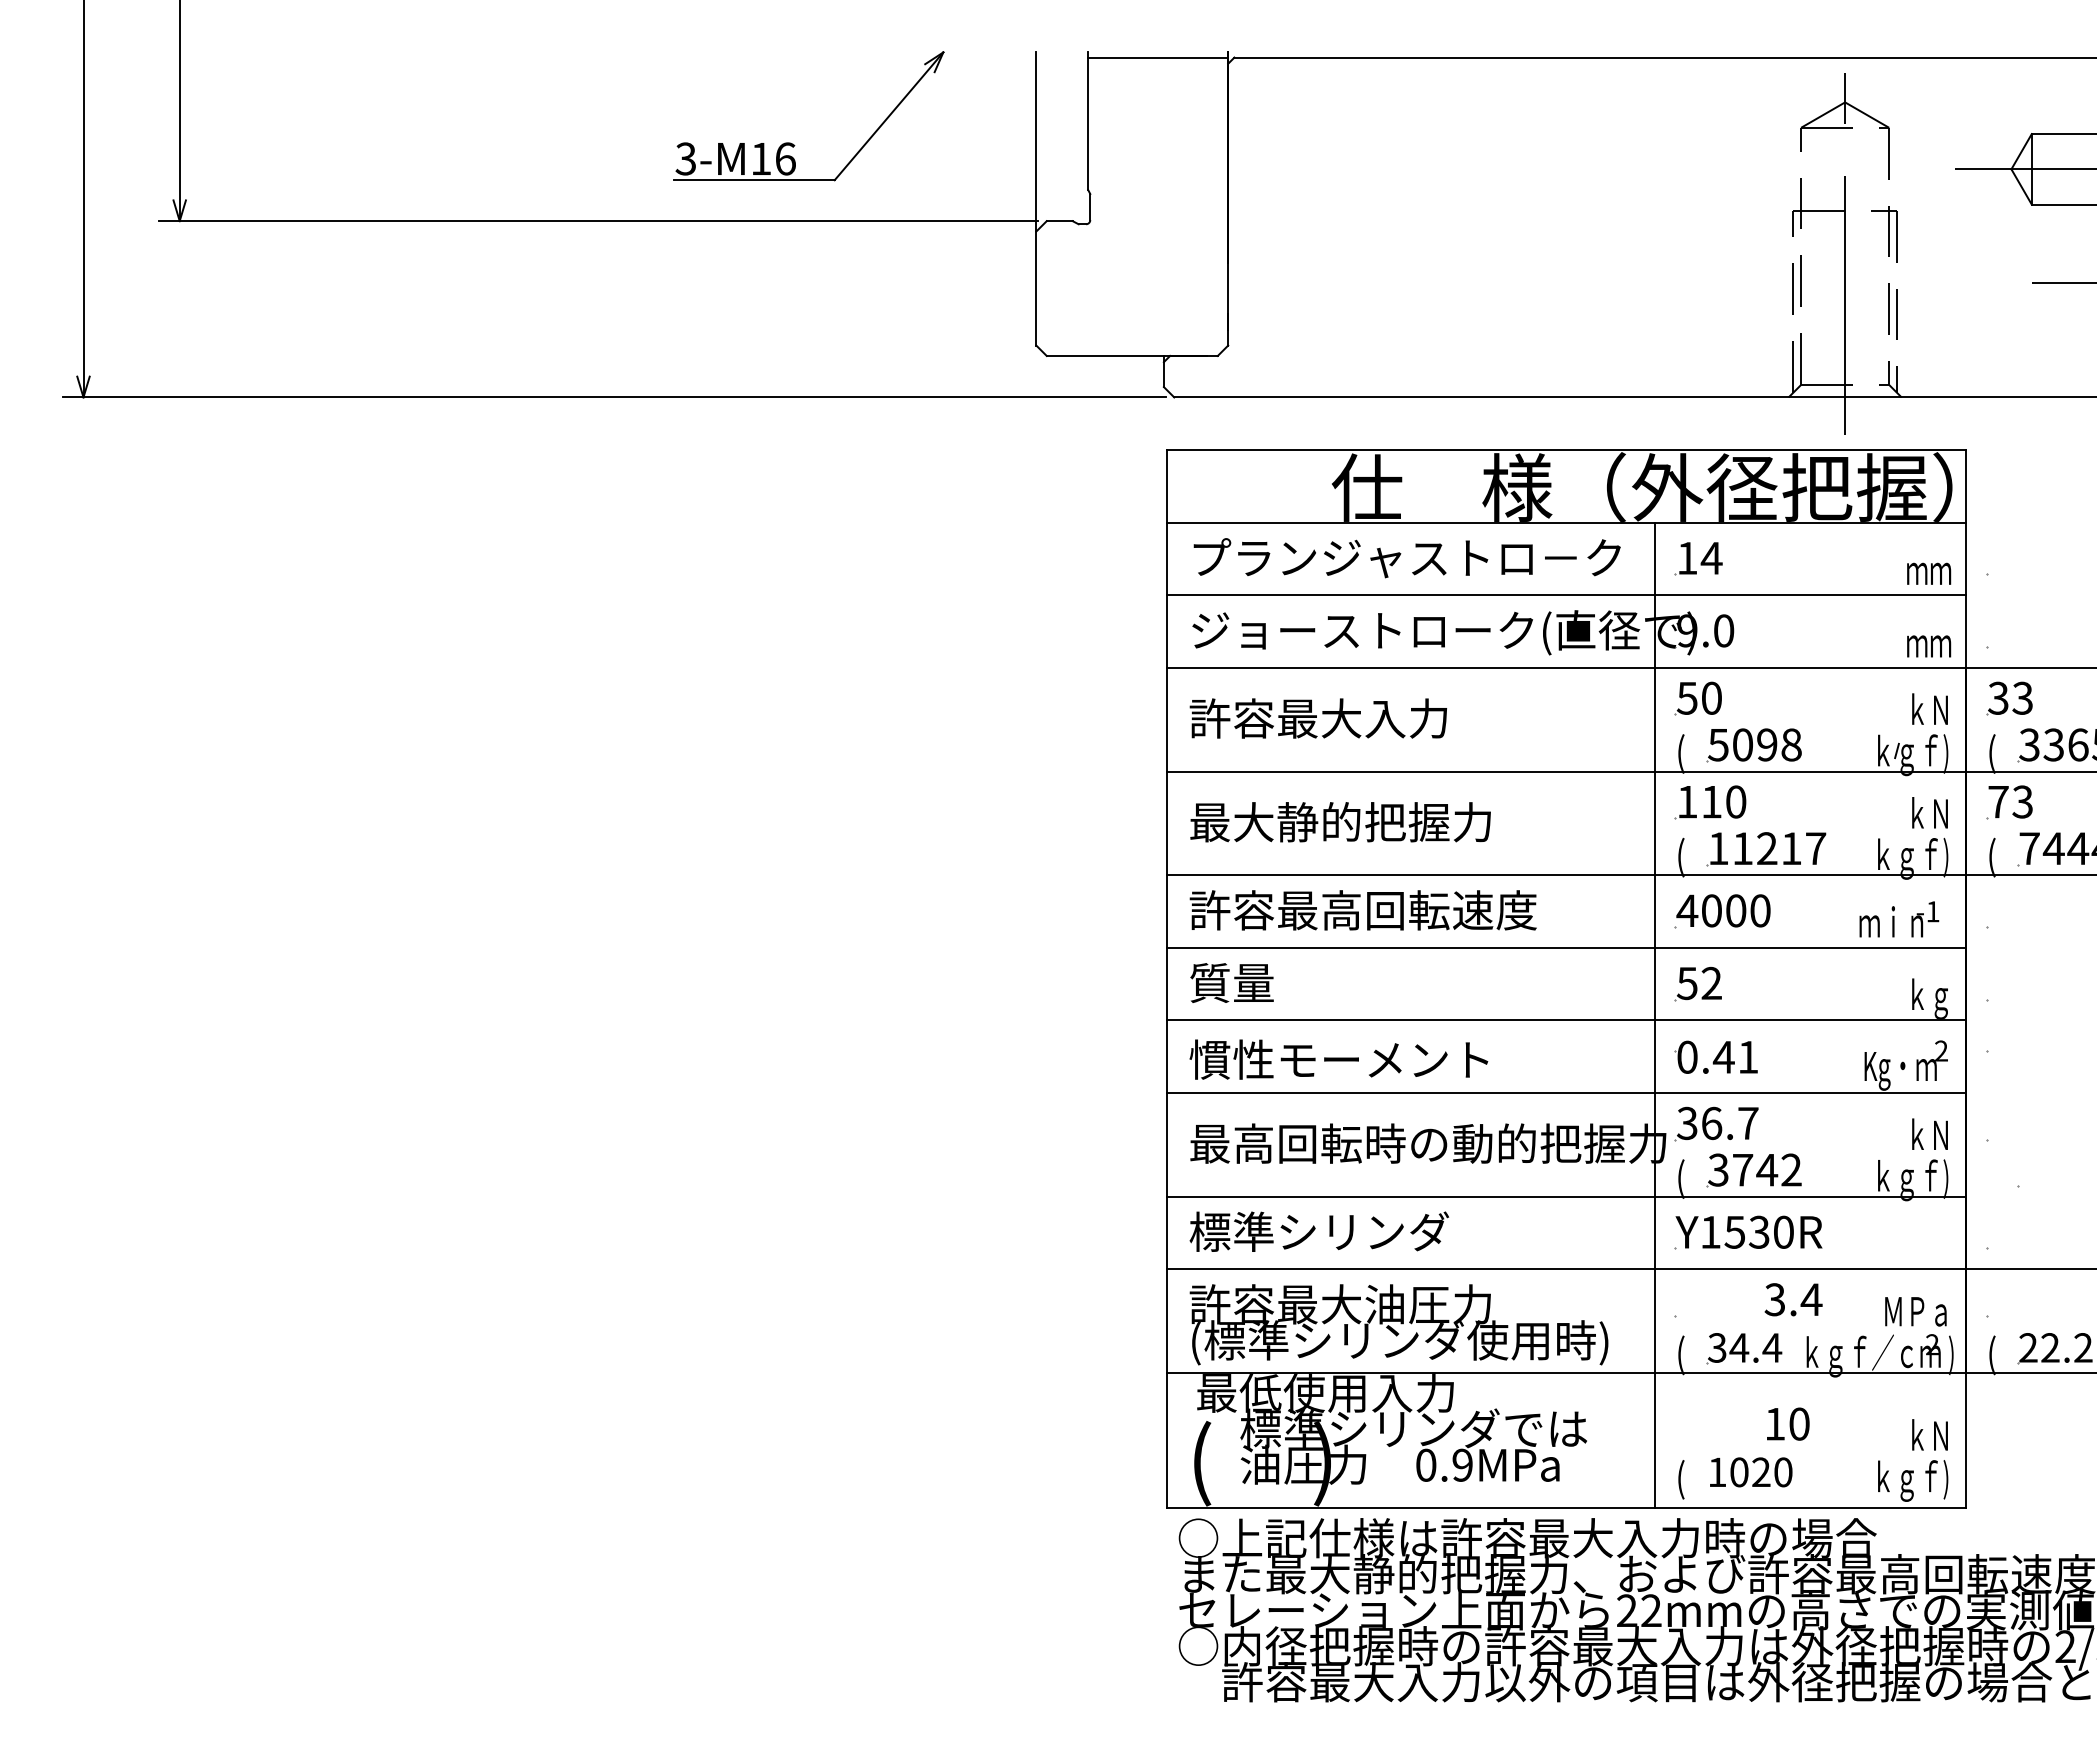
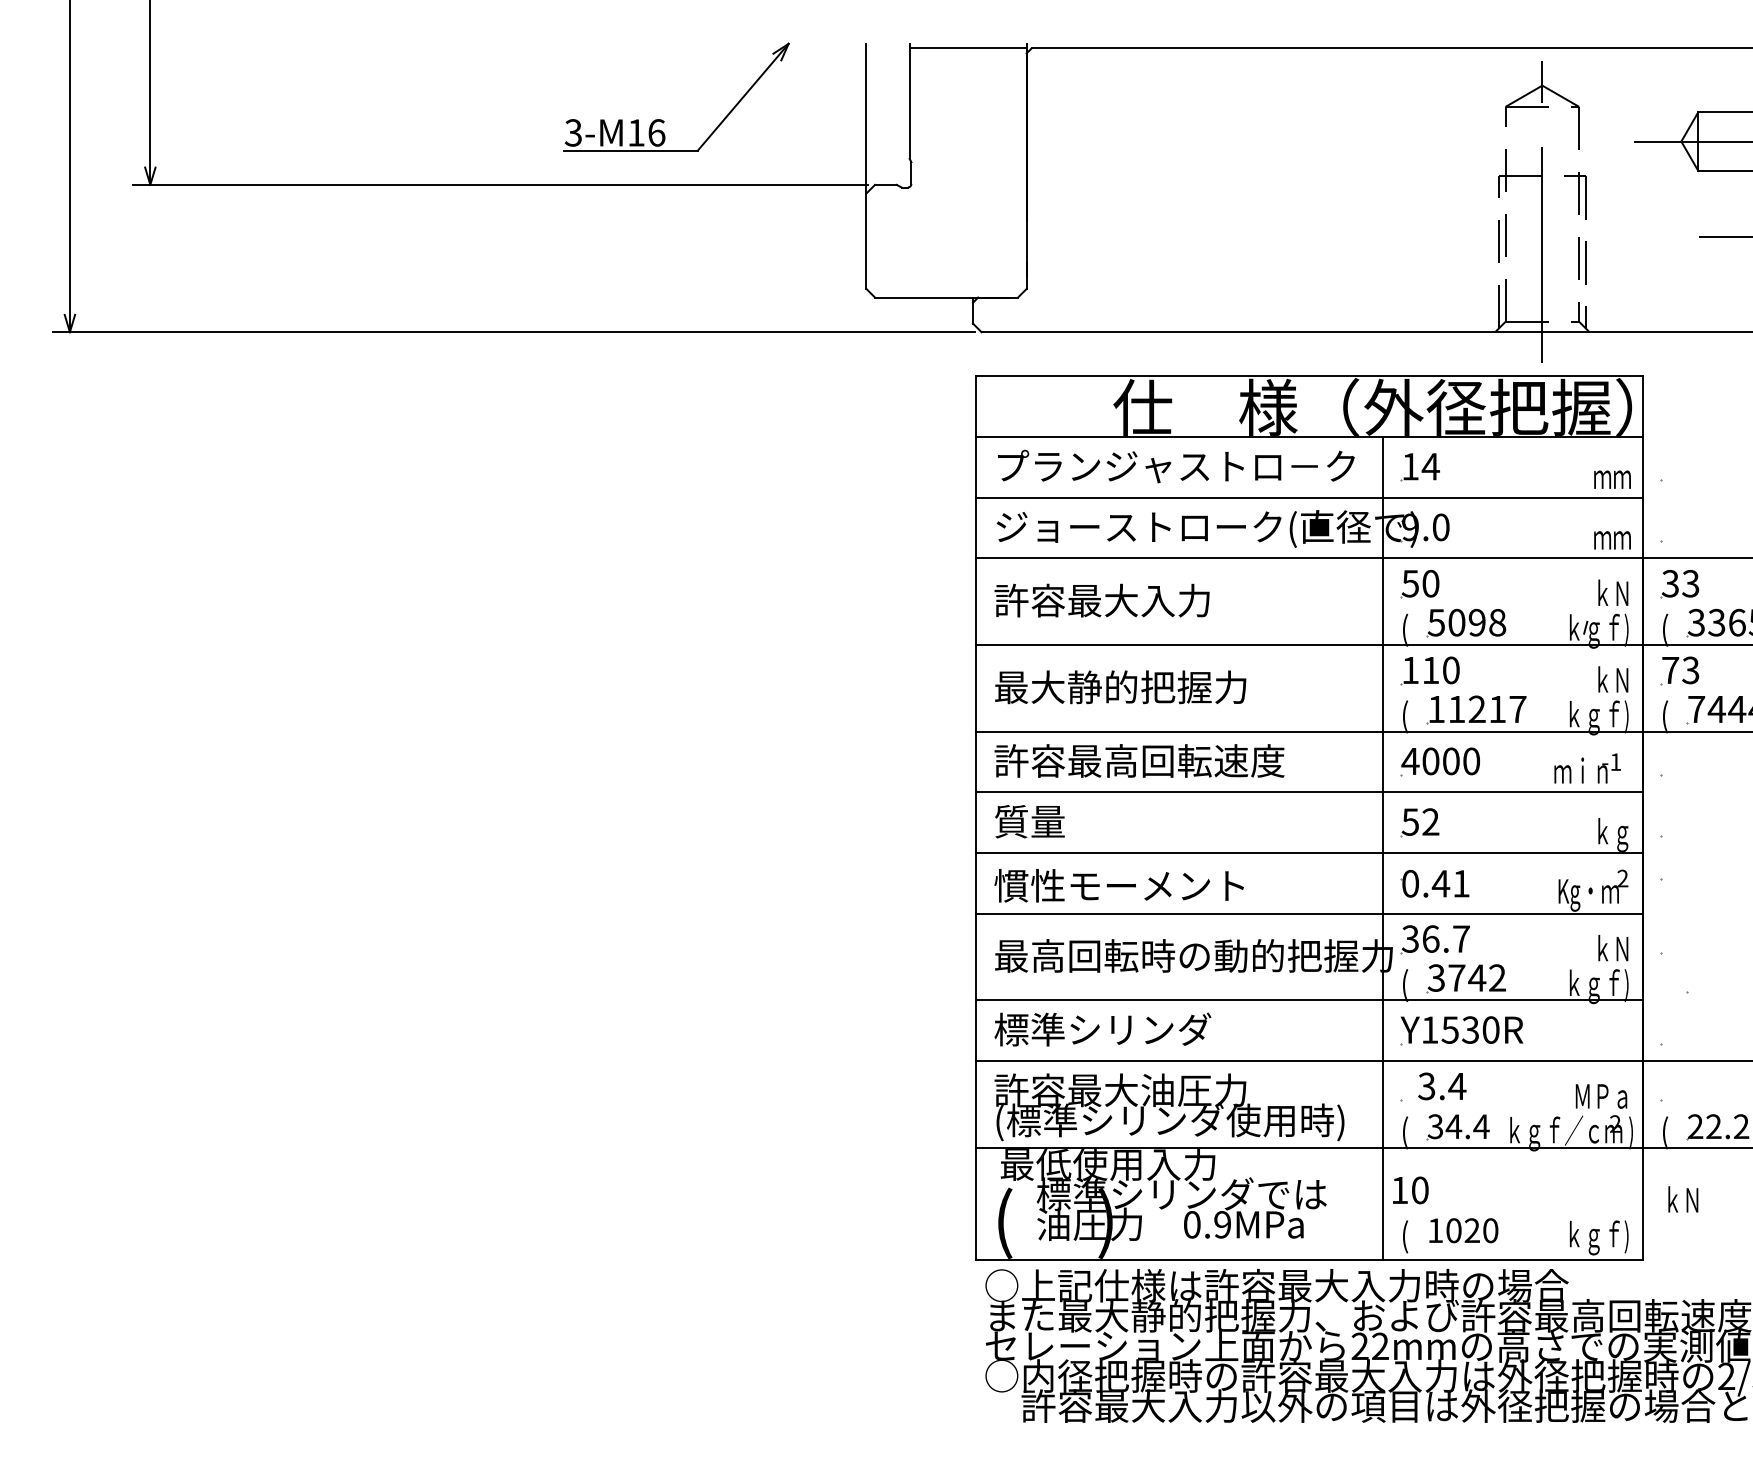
text: (1793, 1299) -> (1442, 1086), moved
text: (1787, 1424) -> (1410, 1190), moved
text: (1930, 1435) -> (1683, 1199), moved

